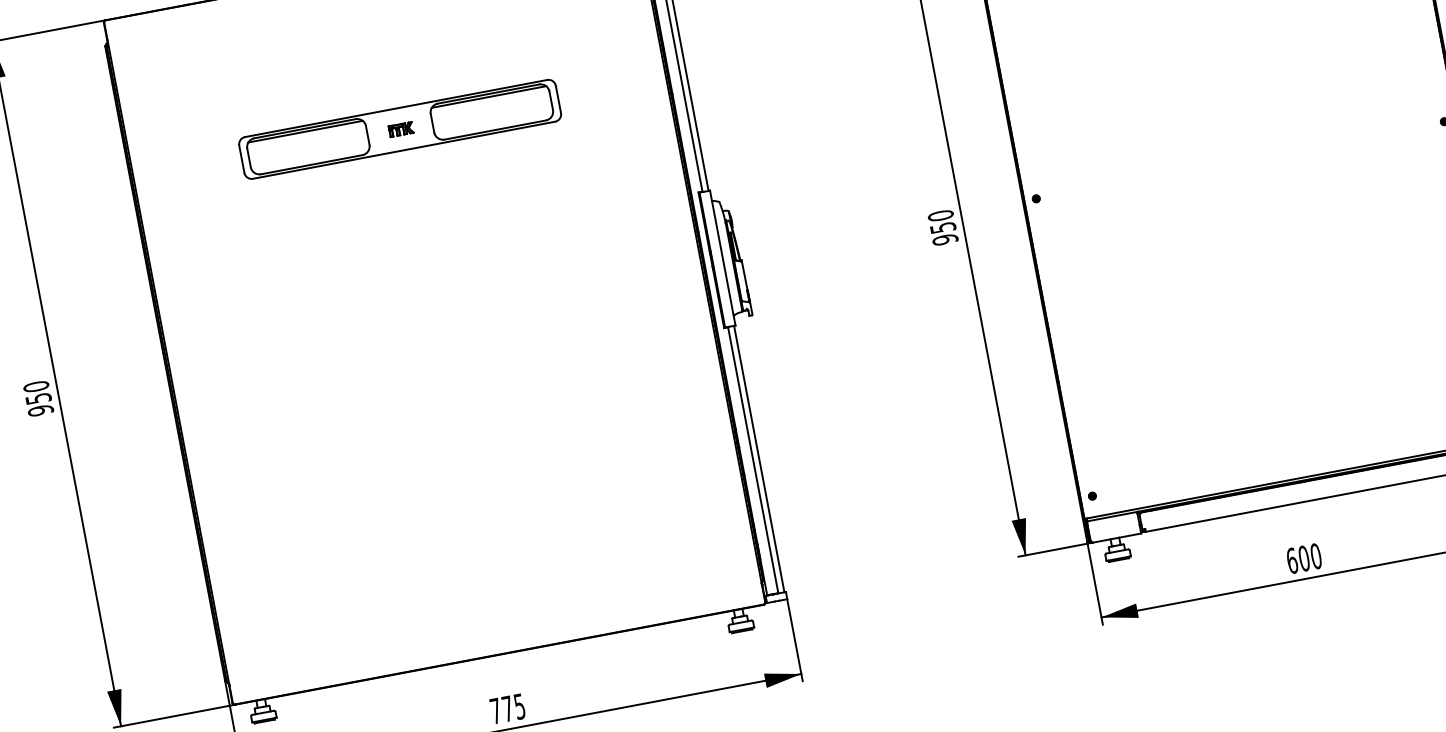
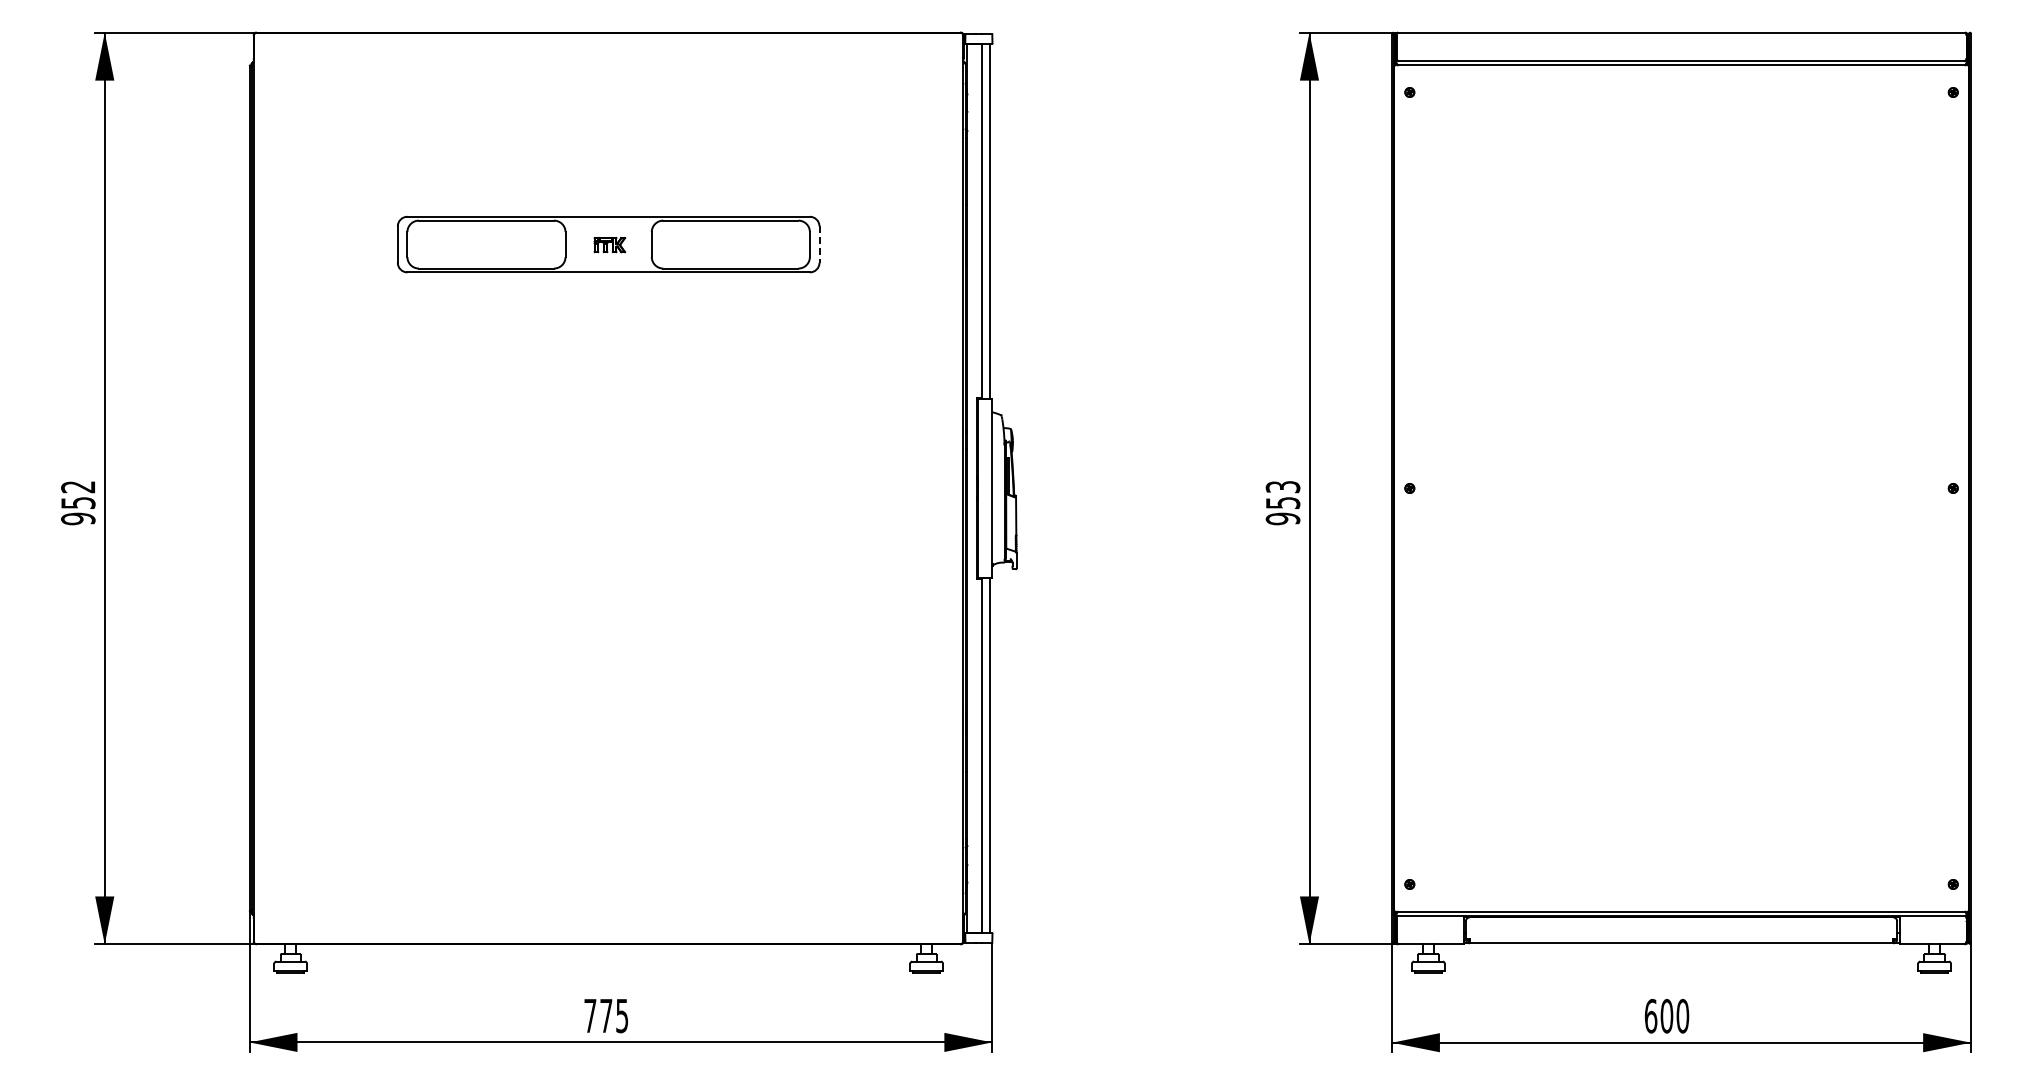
line: (488, 97) -> (730, 224), removed
line: (558, 100) -> (819, 245), solid -> dashed
line: (305, 131) -> (486, 224), removed
text: (940, 215) -> (1282, 486), 950 -> 953
text: (36, 386) -> (78, 486), 950 -> 952

